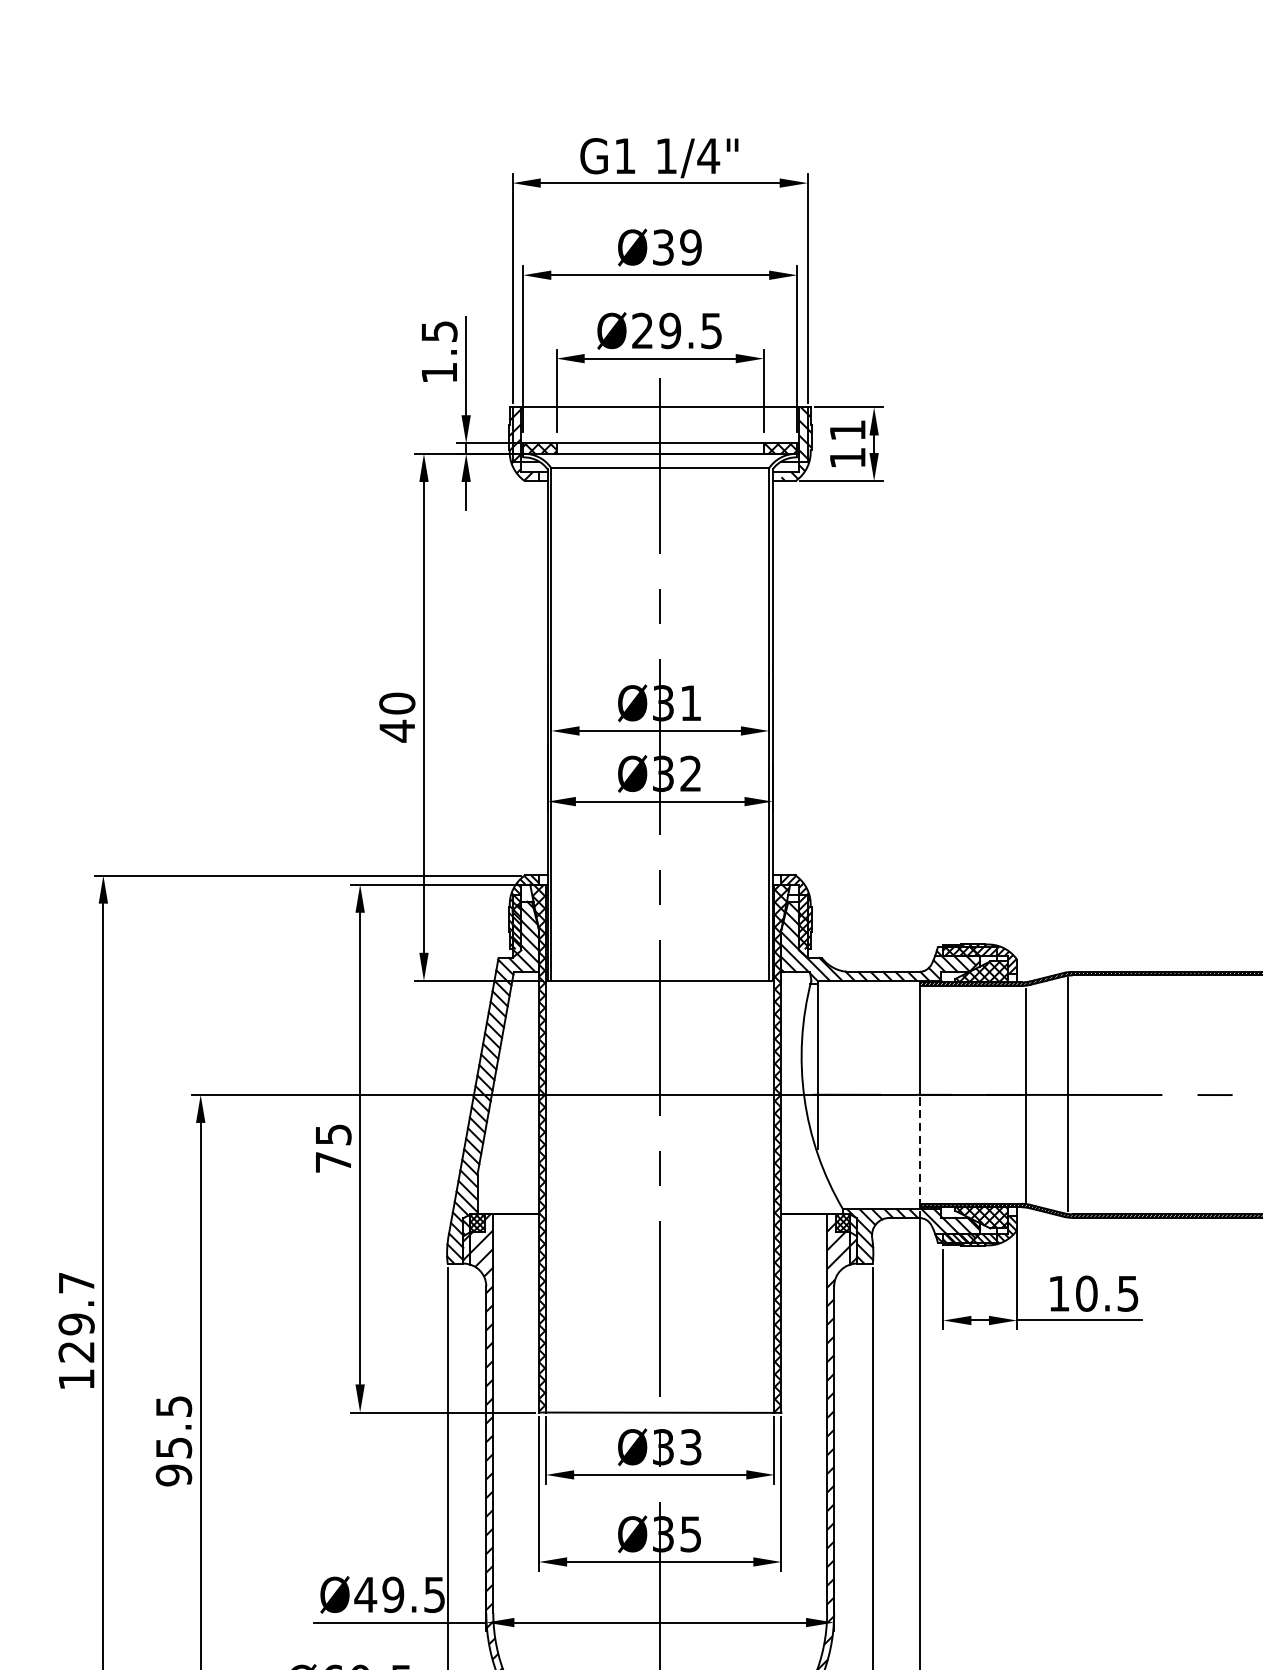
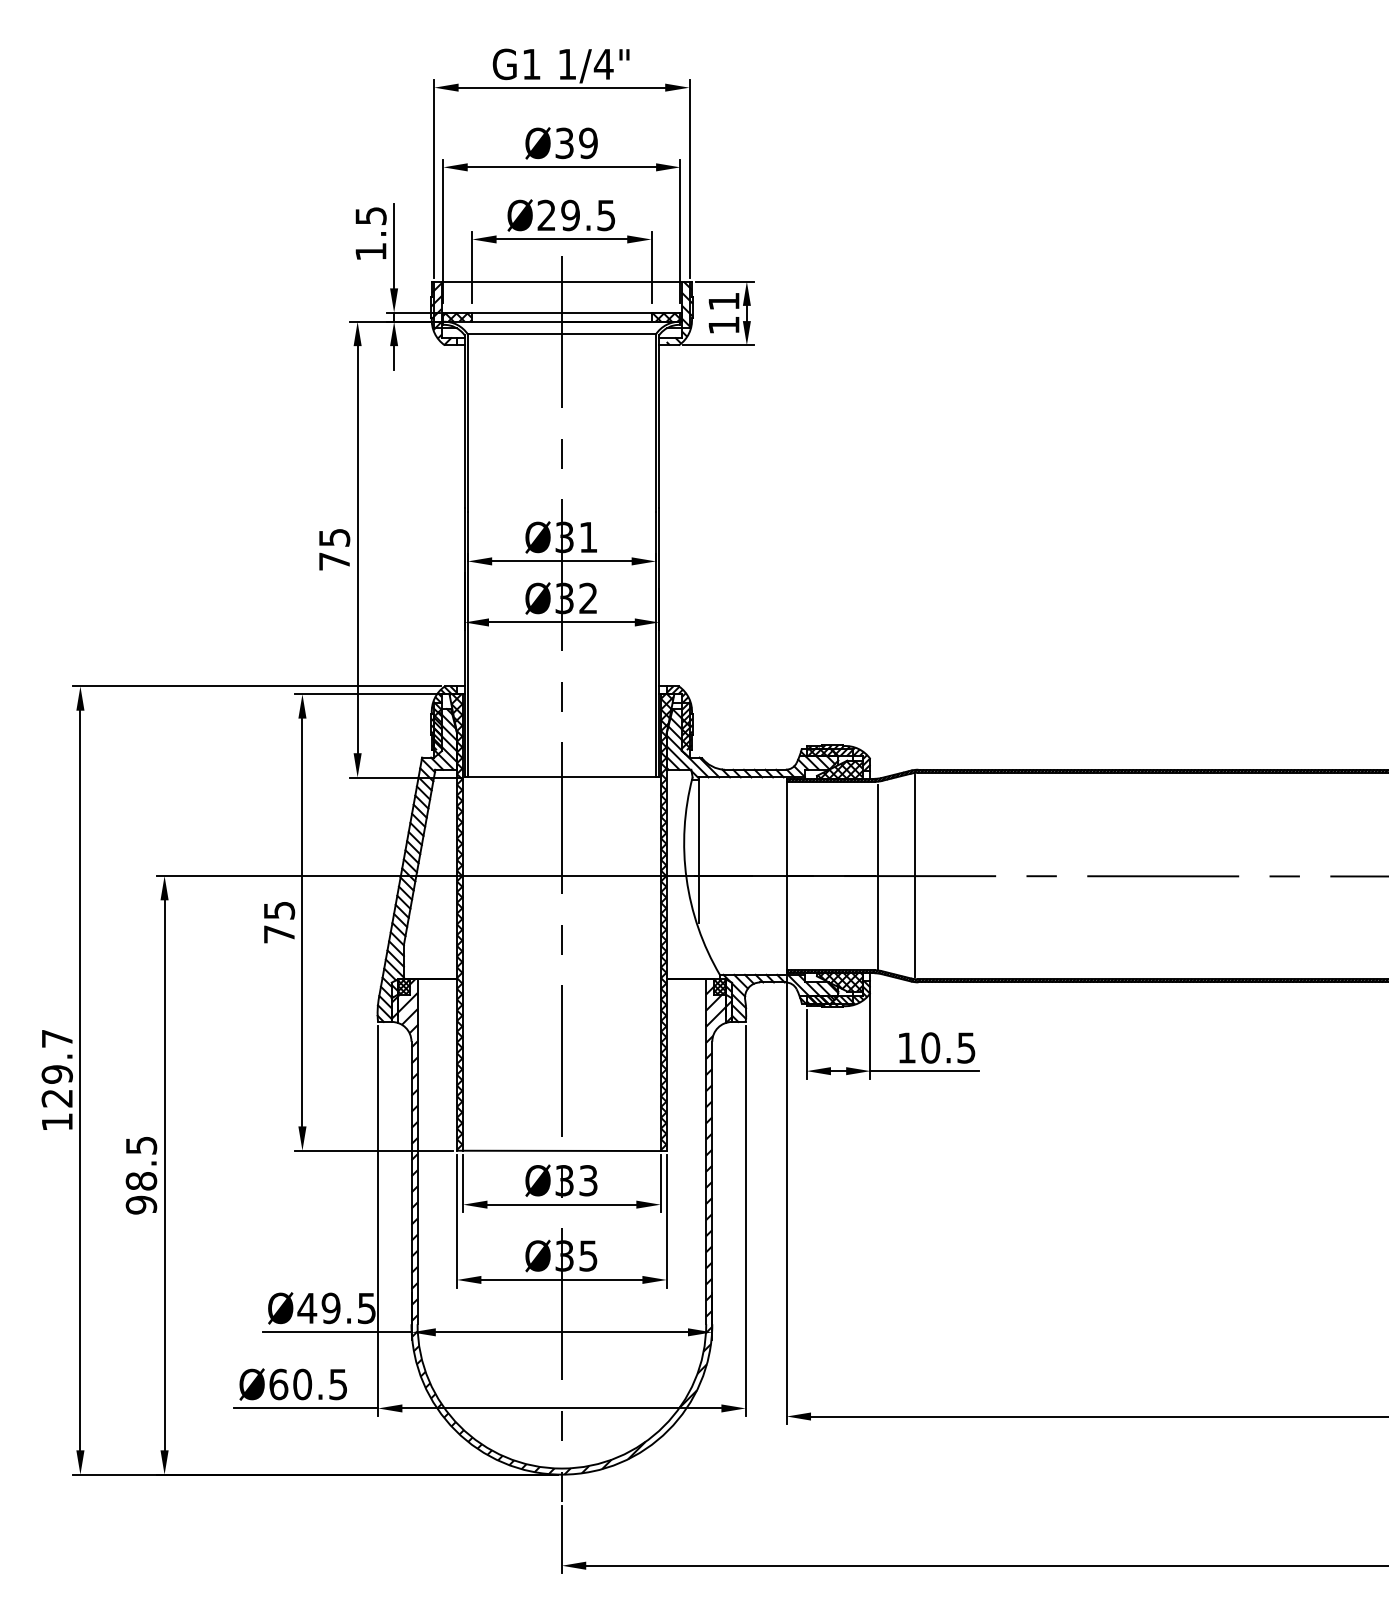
text: (397, 717) -> (334, 549), 40 -> 75
line: (919, 1150) -> (786, 924), dashed -> solid
text: (174, 1448) -> (141, 1181), 95.5 -> 98.5

